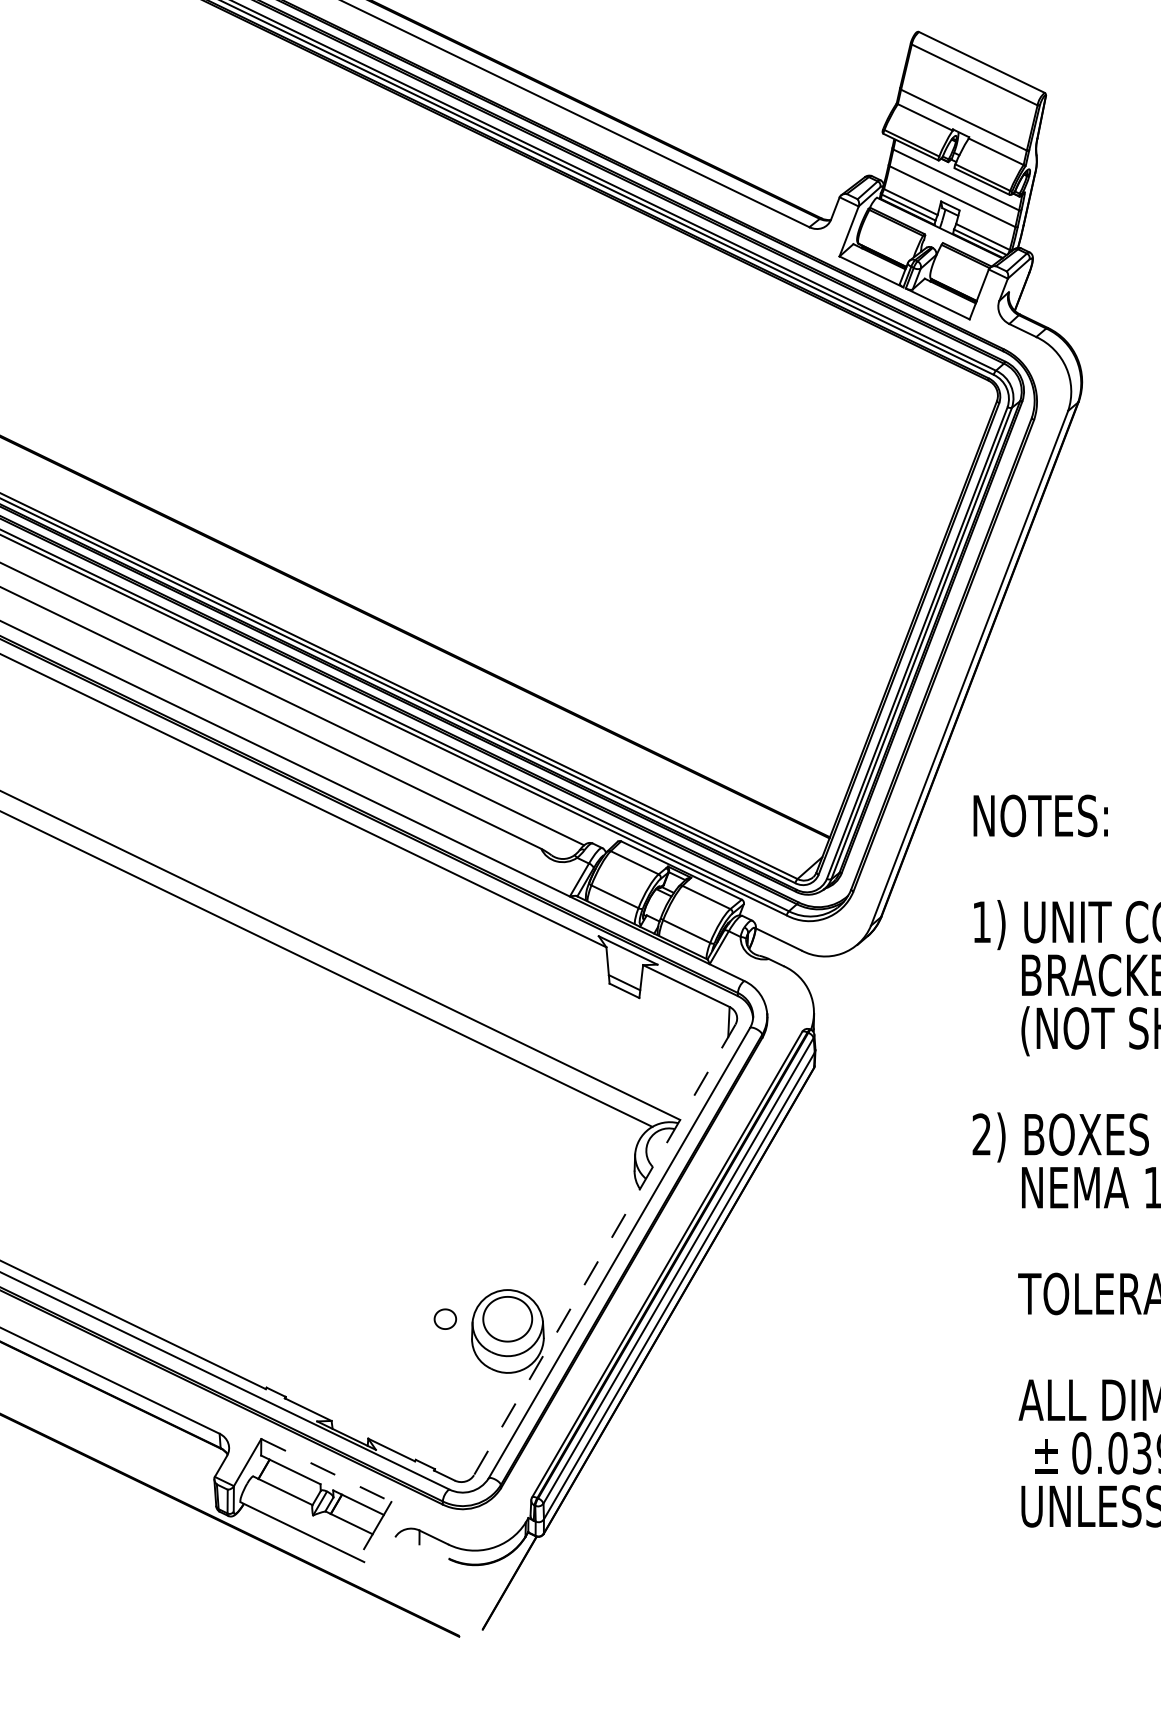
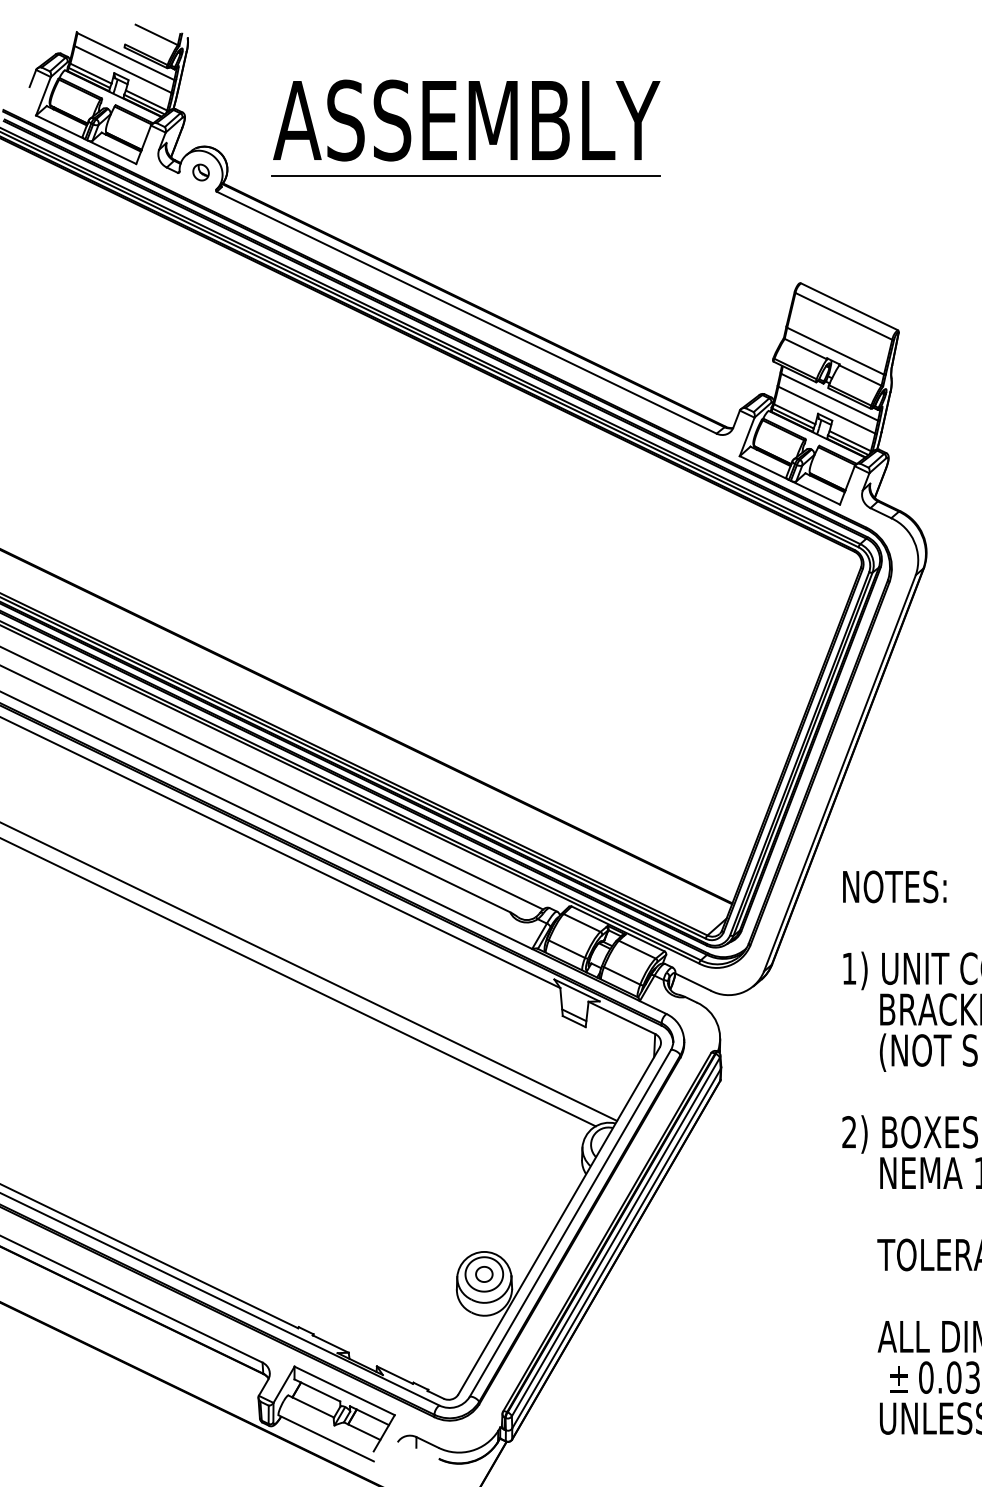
line: (605, 1250) -> (559, 1221), dashed -> solid
part: (445, 1319) -> (484, 1274), moved
line: (326, 1469) -> (344, 1390), dashed -> solid

